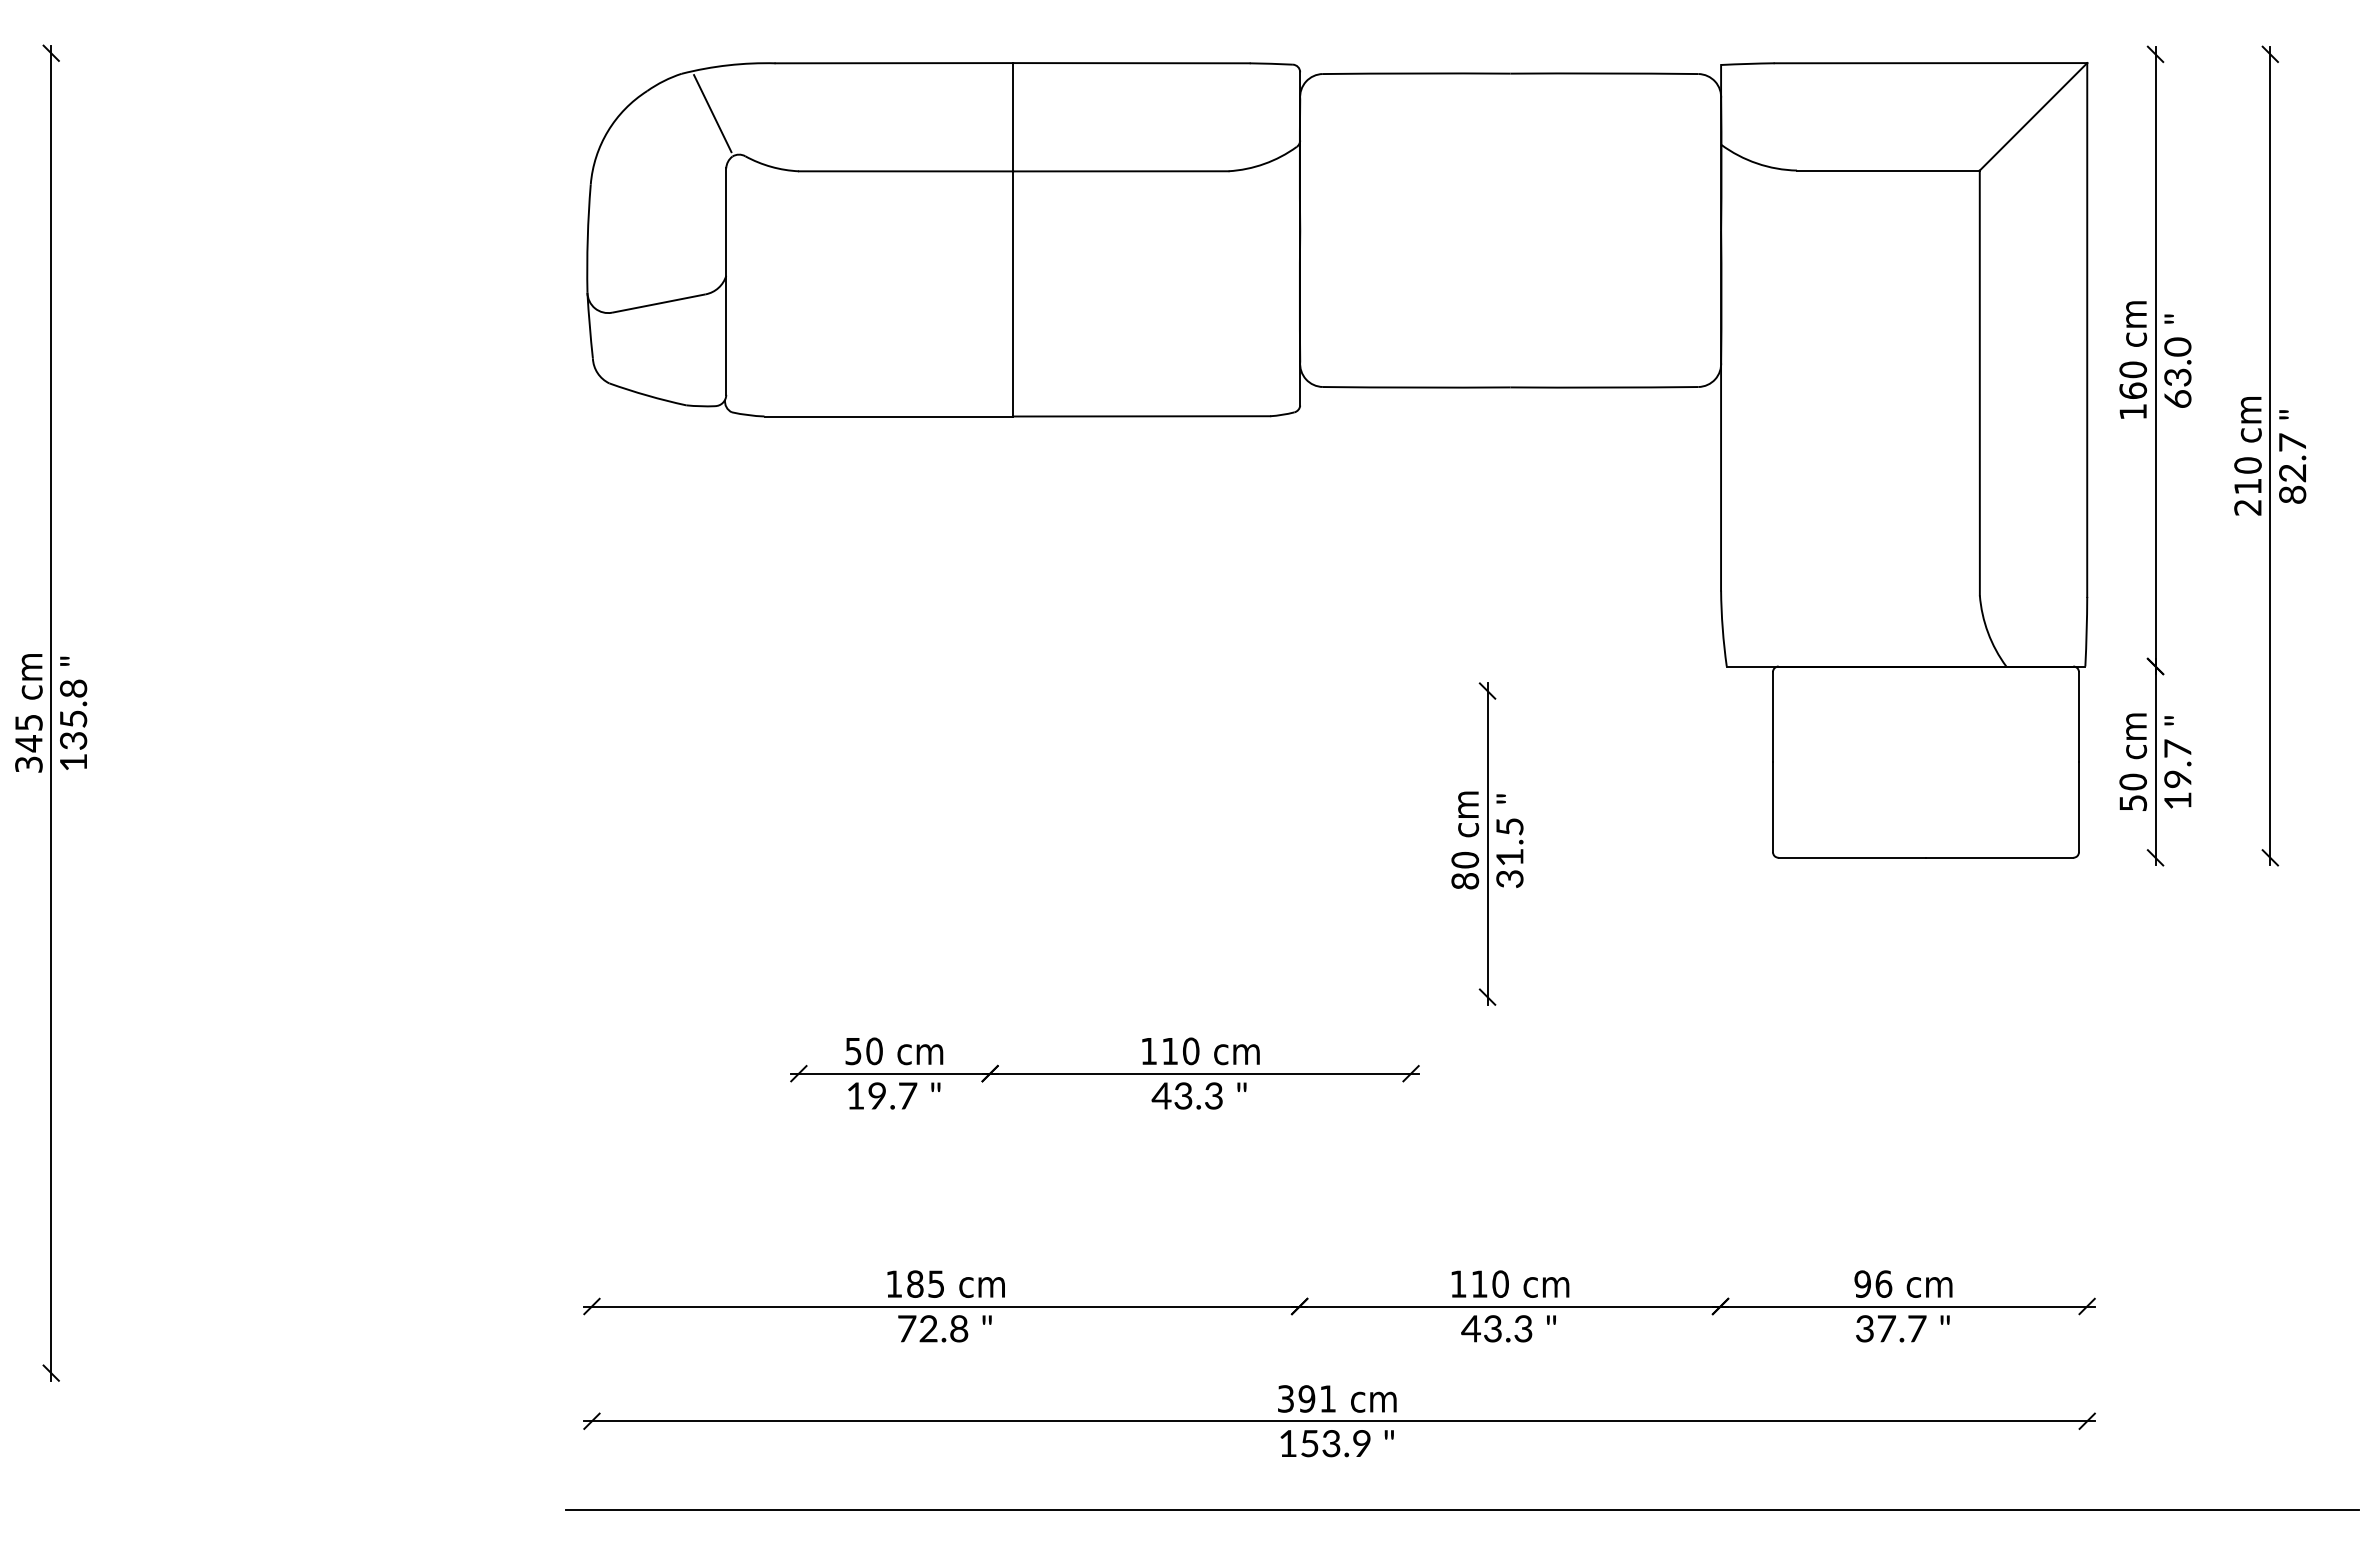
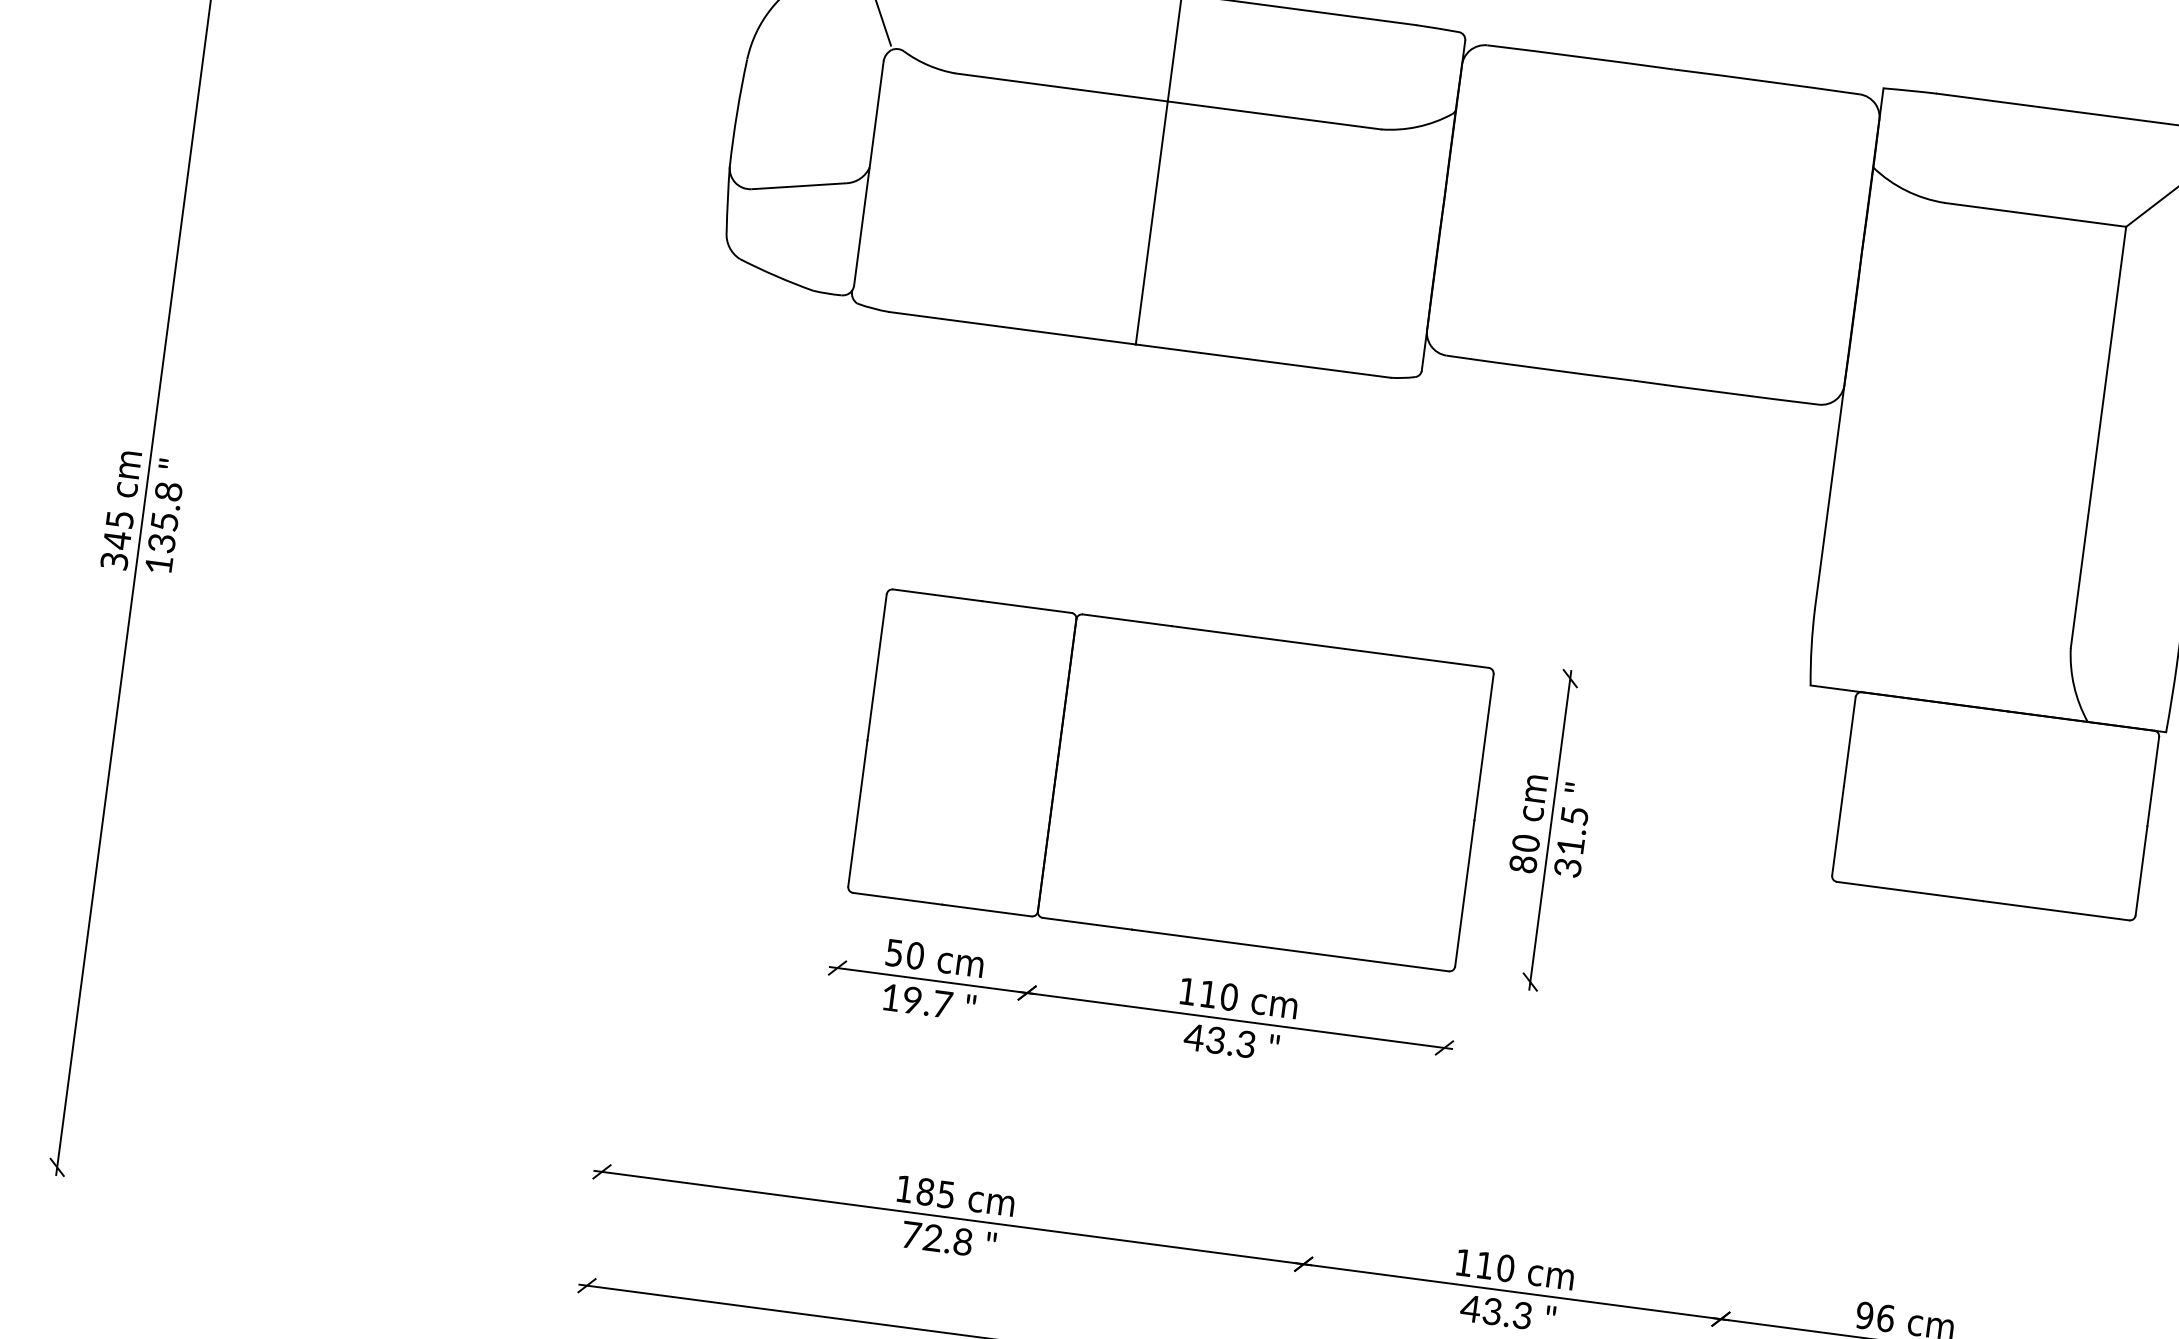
part: (1104, 843) -> (1170, 779), added

